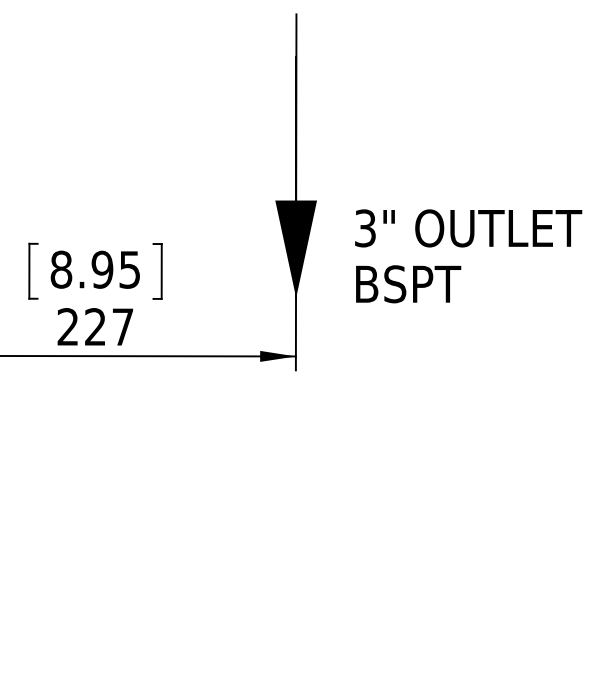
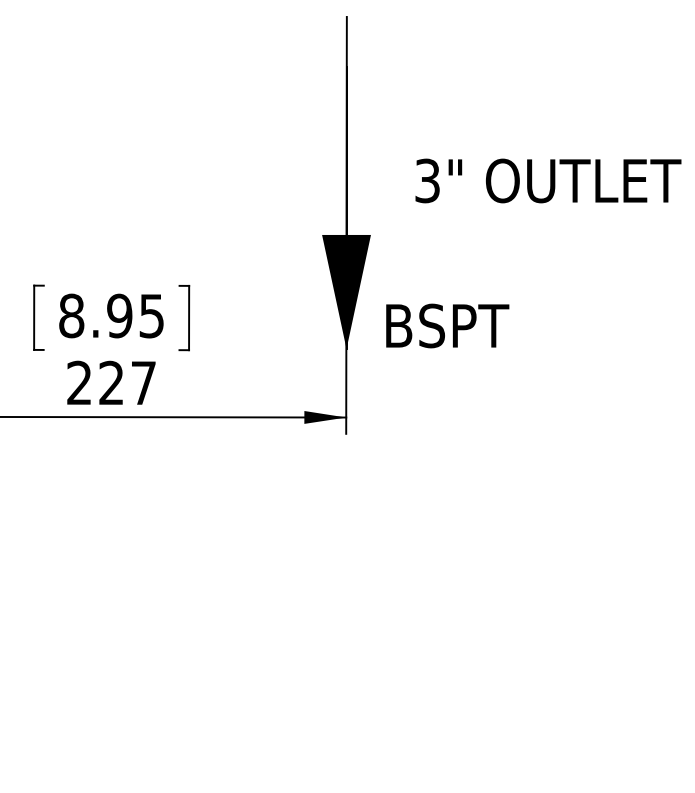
text: (468, 228) -> (548, 181), moved
text: (408, 284) -> (447, 326), moved

